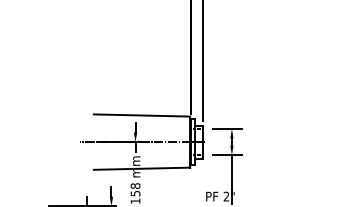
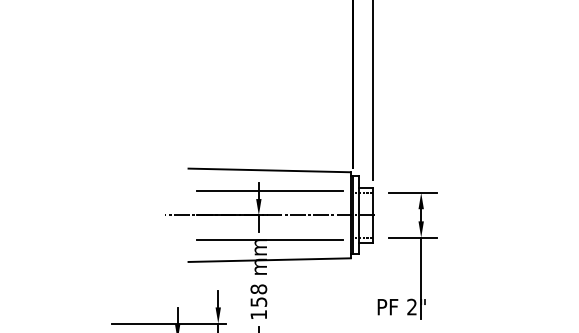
line: (141, 127) -> (268, 190), added
line: (141, 156) -> (268, 239), added

